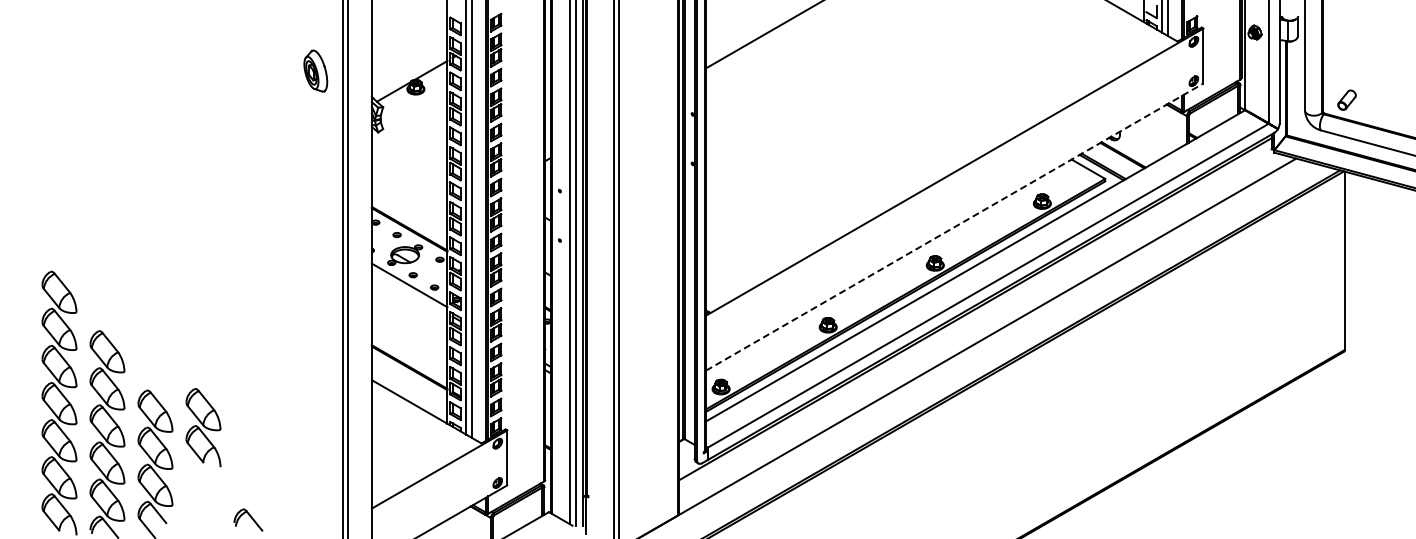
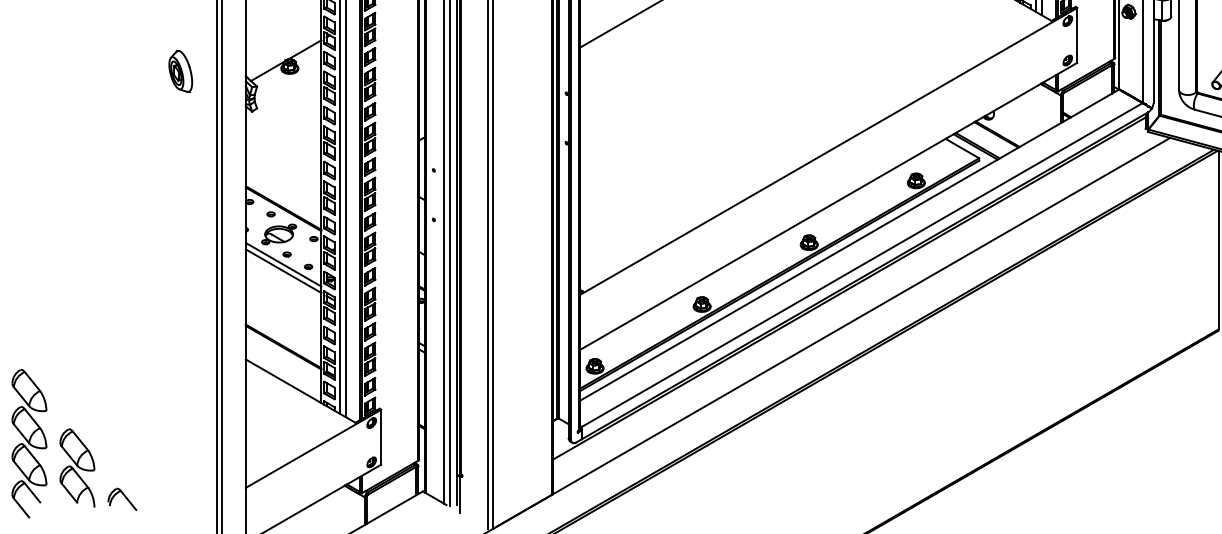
part: (315, 70) -> (180, 70), moved
line: (955, 226) -> (829, 205), dashed -> solid
line: (409, 291) -> (283, 270), added
part: (203, 427) -> (77, 467), moved

